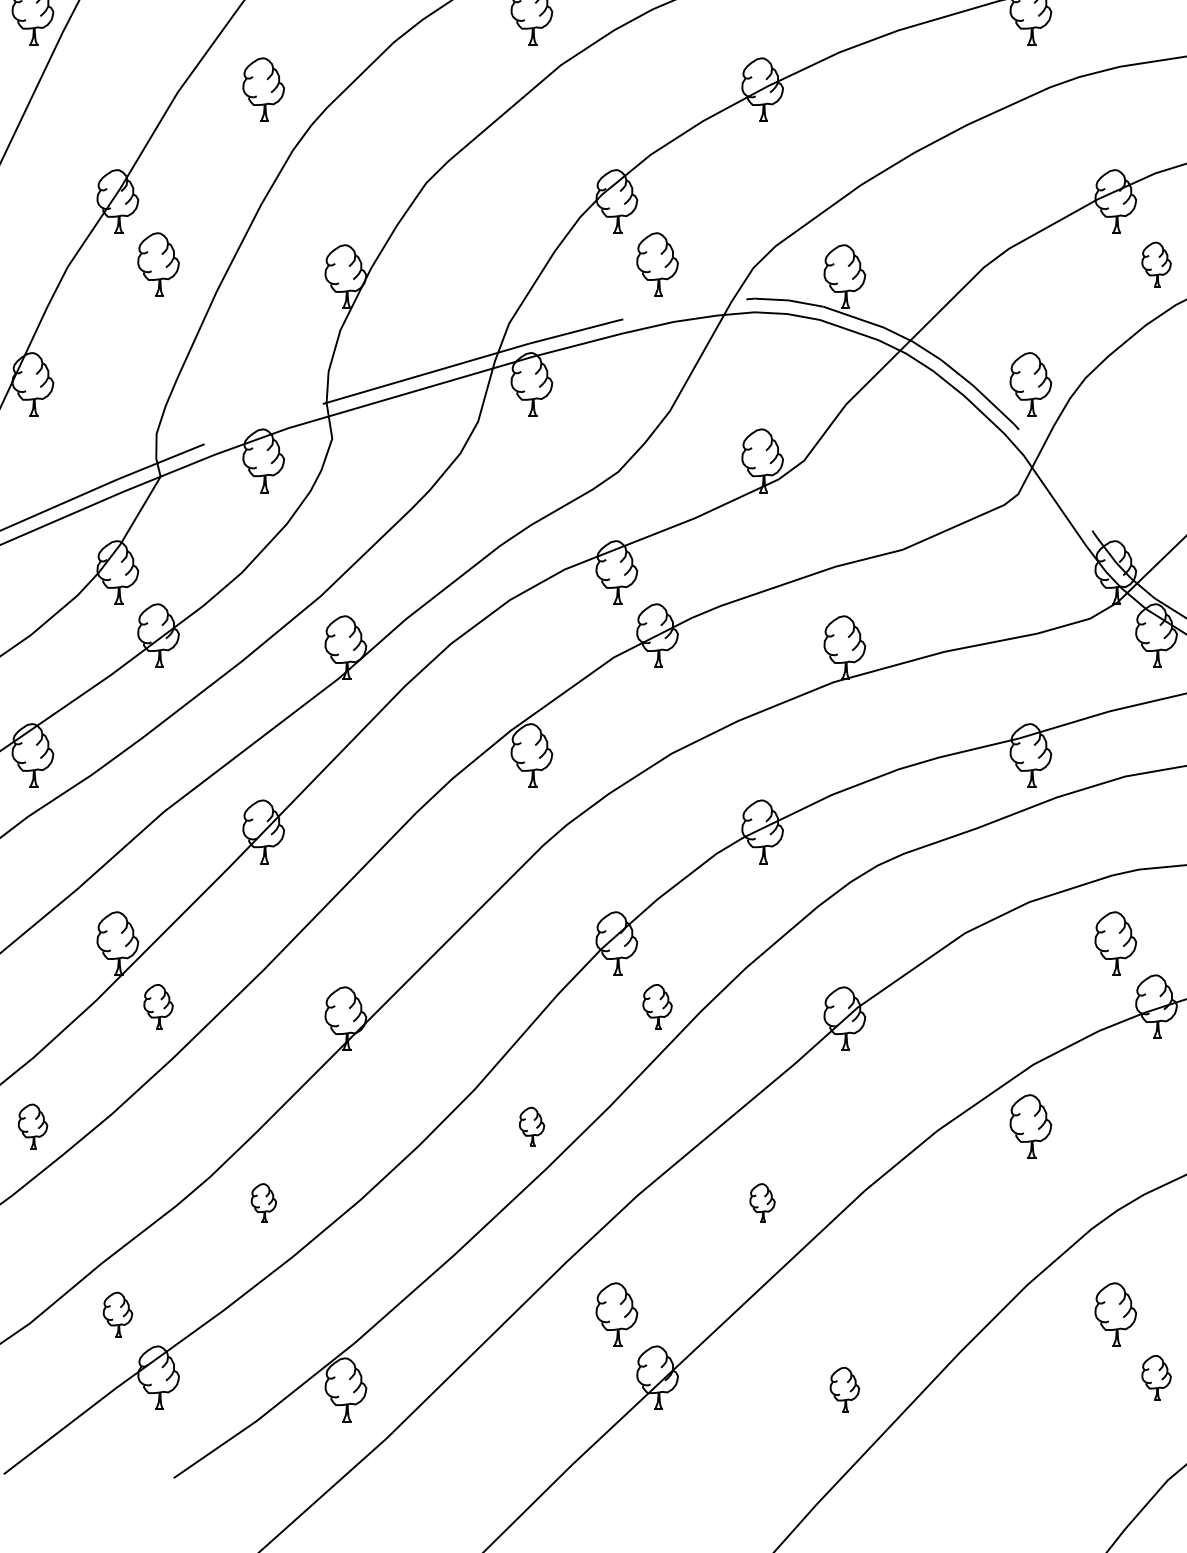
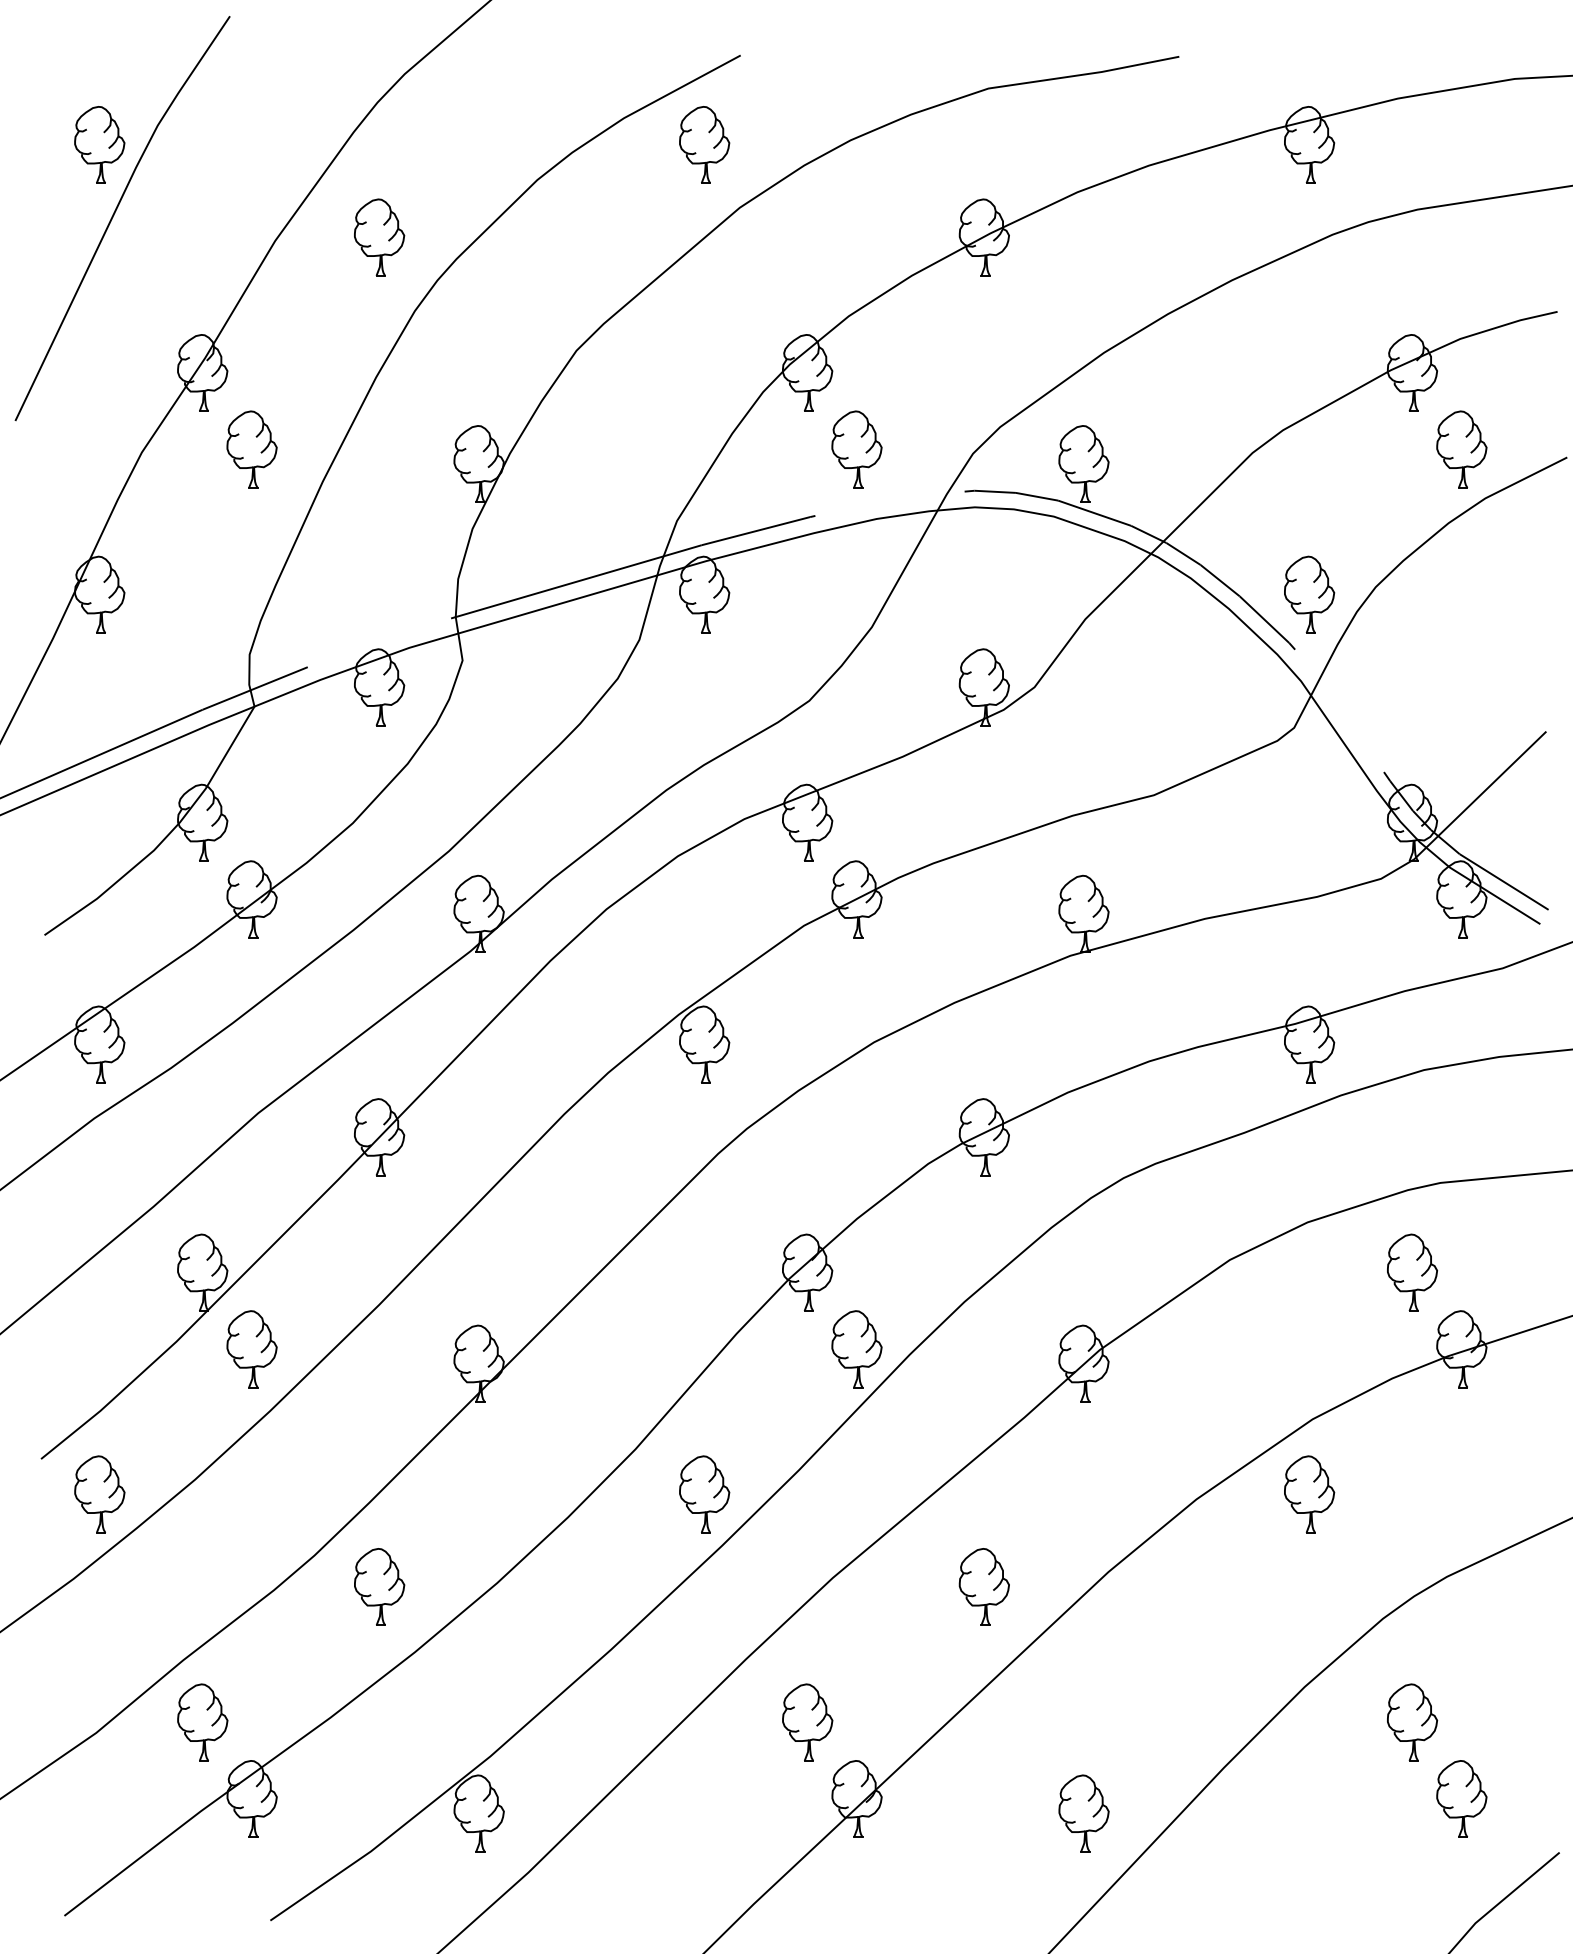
part: (1156, 264) -> (1461, 449), size x1.43
part: (158, 1007) -> (251, 1349), size x1.43
part: (657, 1007) -> (856, 1349), size x1.43
part: (32, 1126) -> (99, 1494), size x1.43
part: (531, 1126) -> (704, 1494), size x1.67
part: (263, 1202) -> (379, 1586), size x1.67
part: (761, 1202) -> (983, 1586), size x1.67
part: (117, 1314) -> (202, 1722), size x1.43
part: (1156, 1377) -> (1461, 1798), size x1.43
part: (844, 1389) -> (1083, 1813), size x1.43

